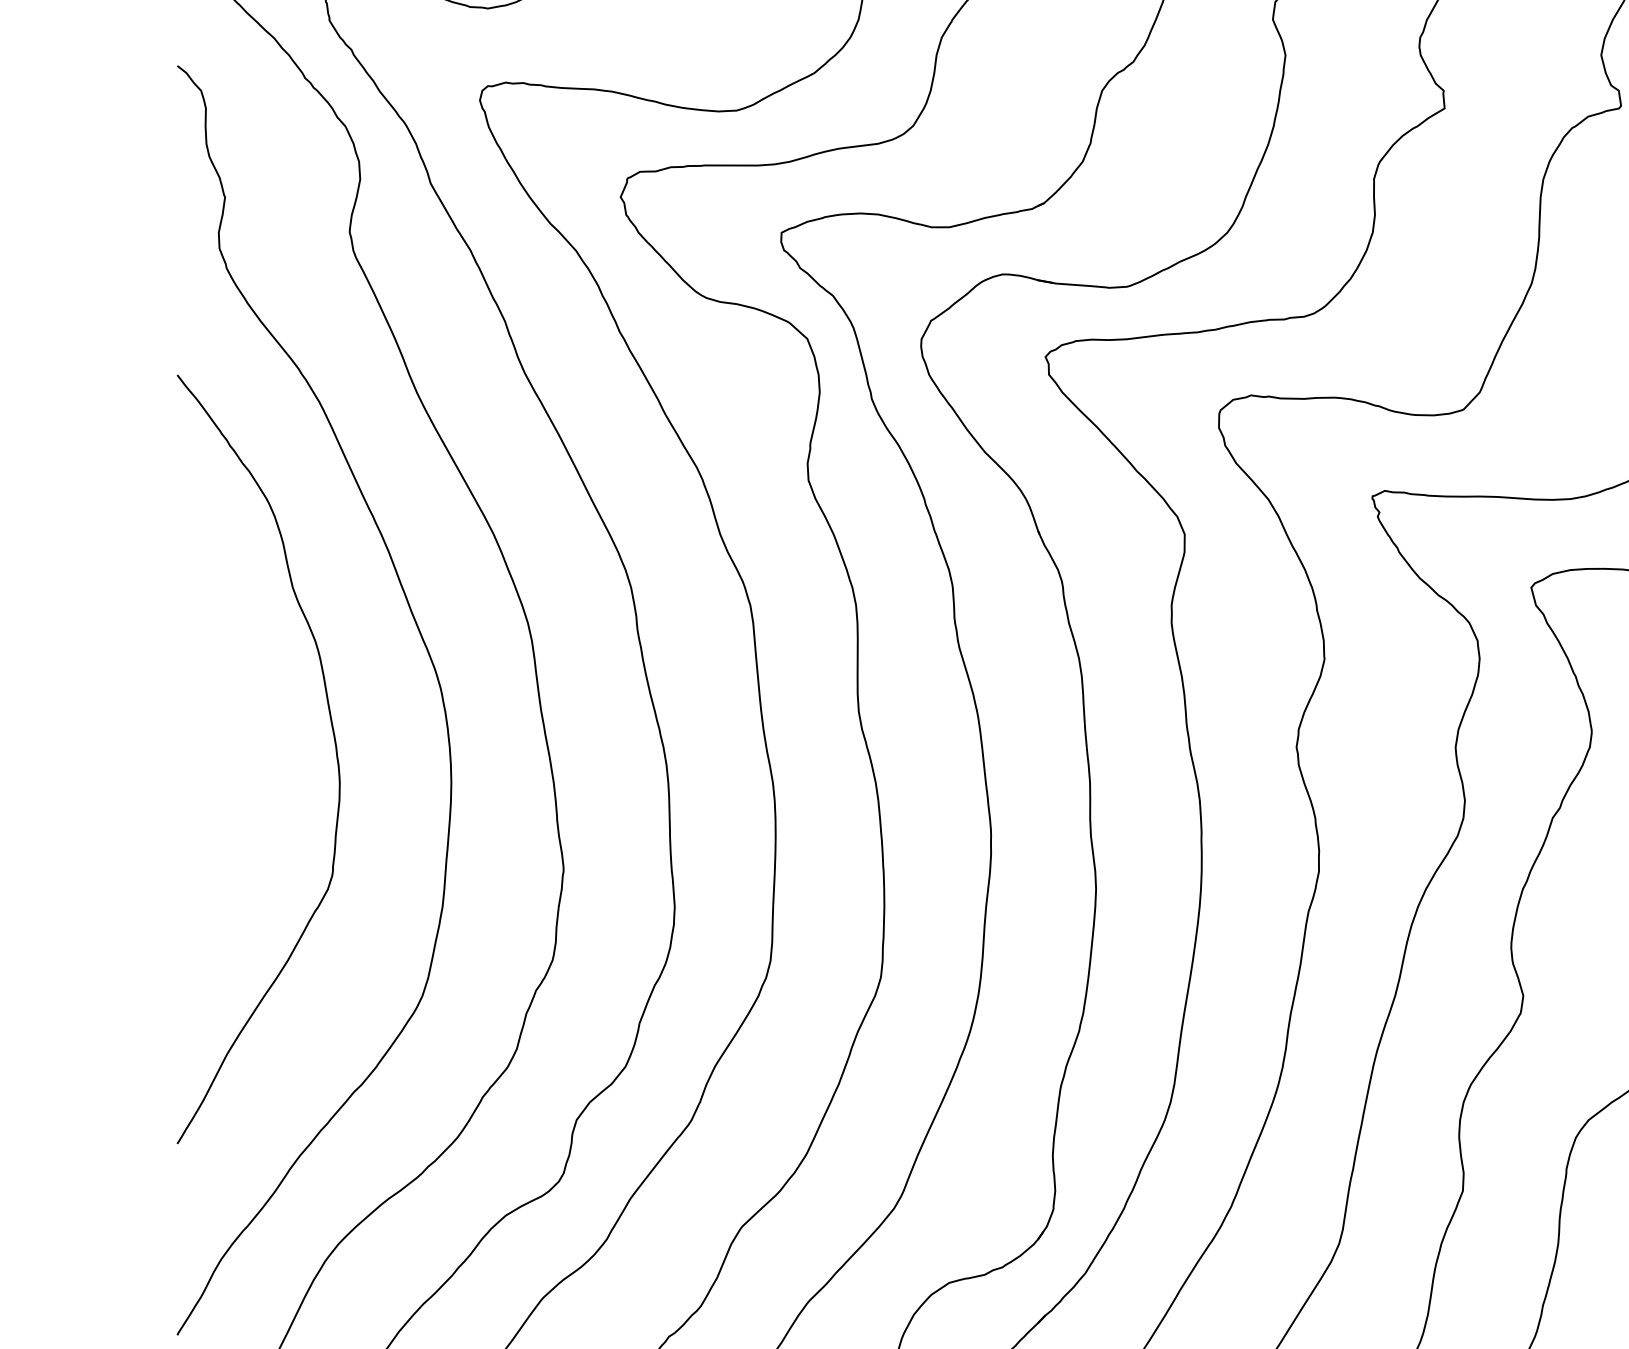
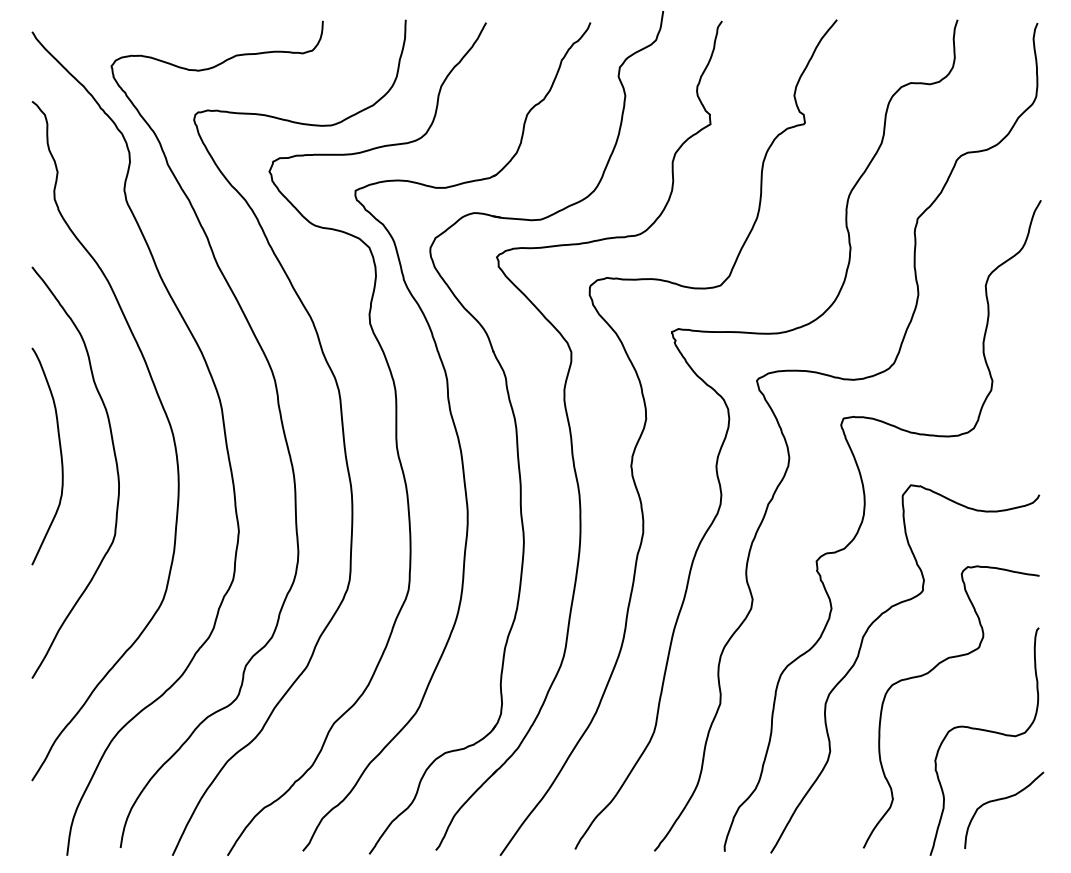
curve: (230, 729) -> (60, 456), added

